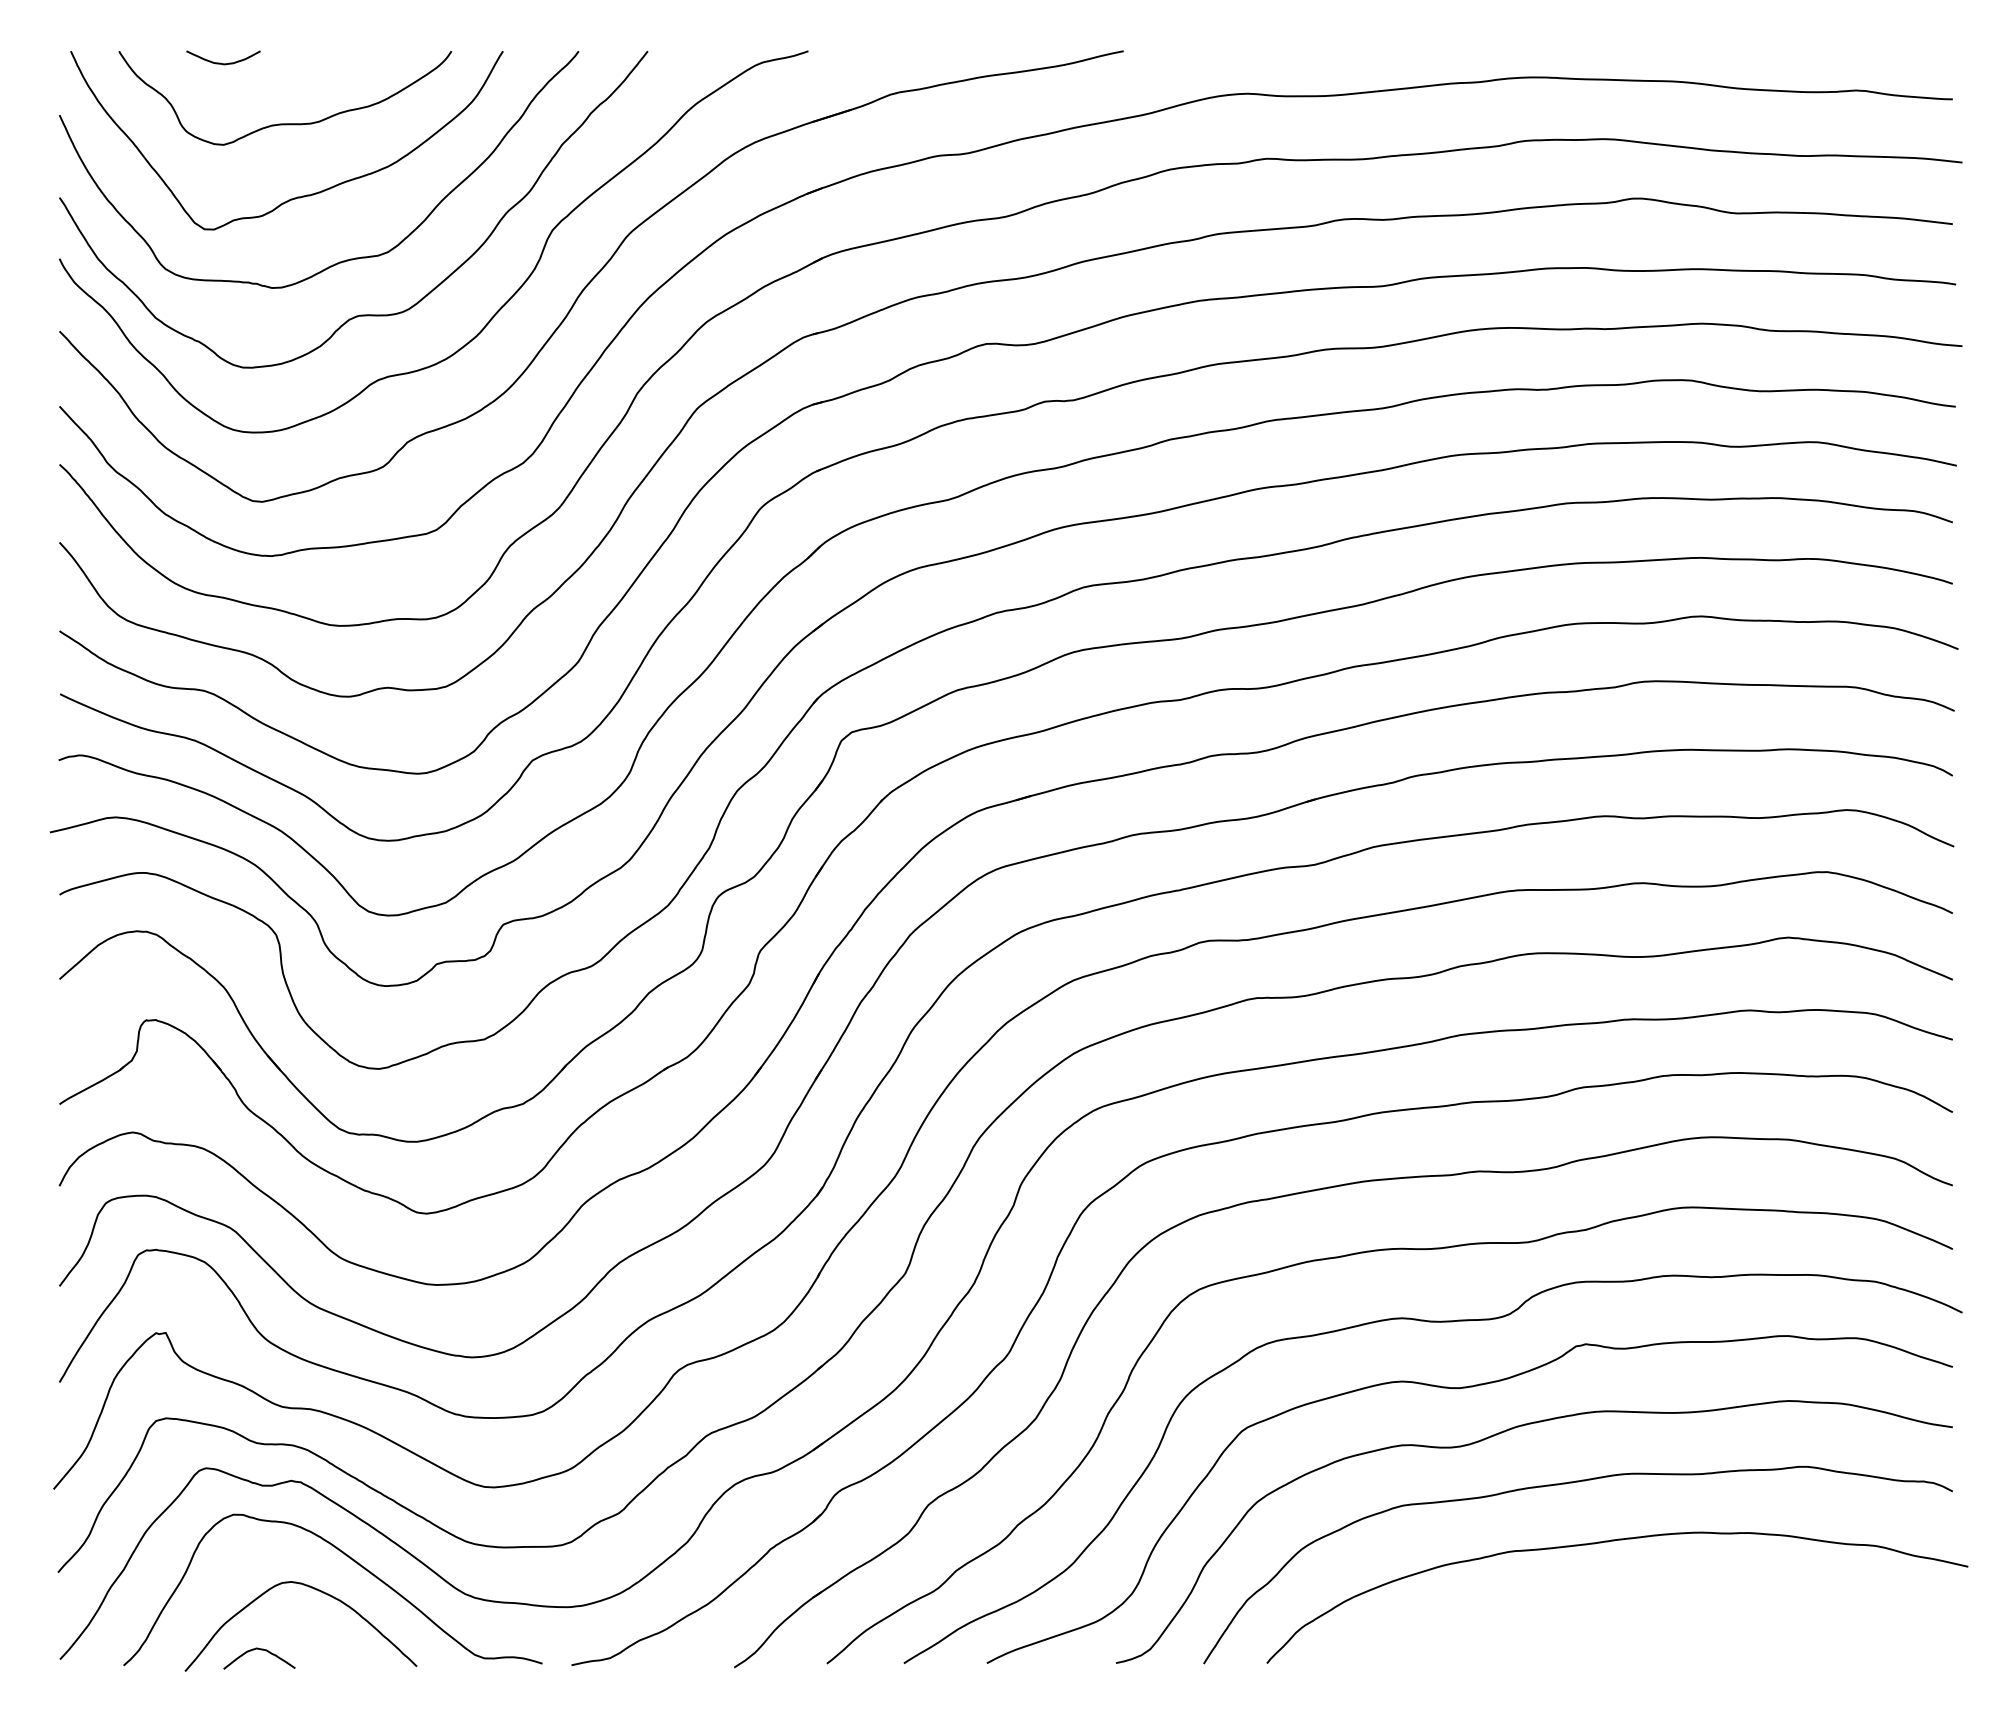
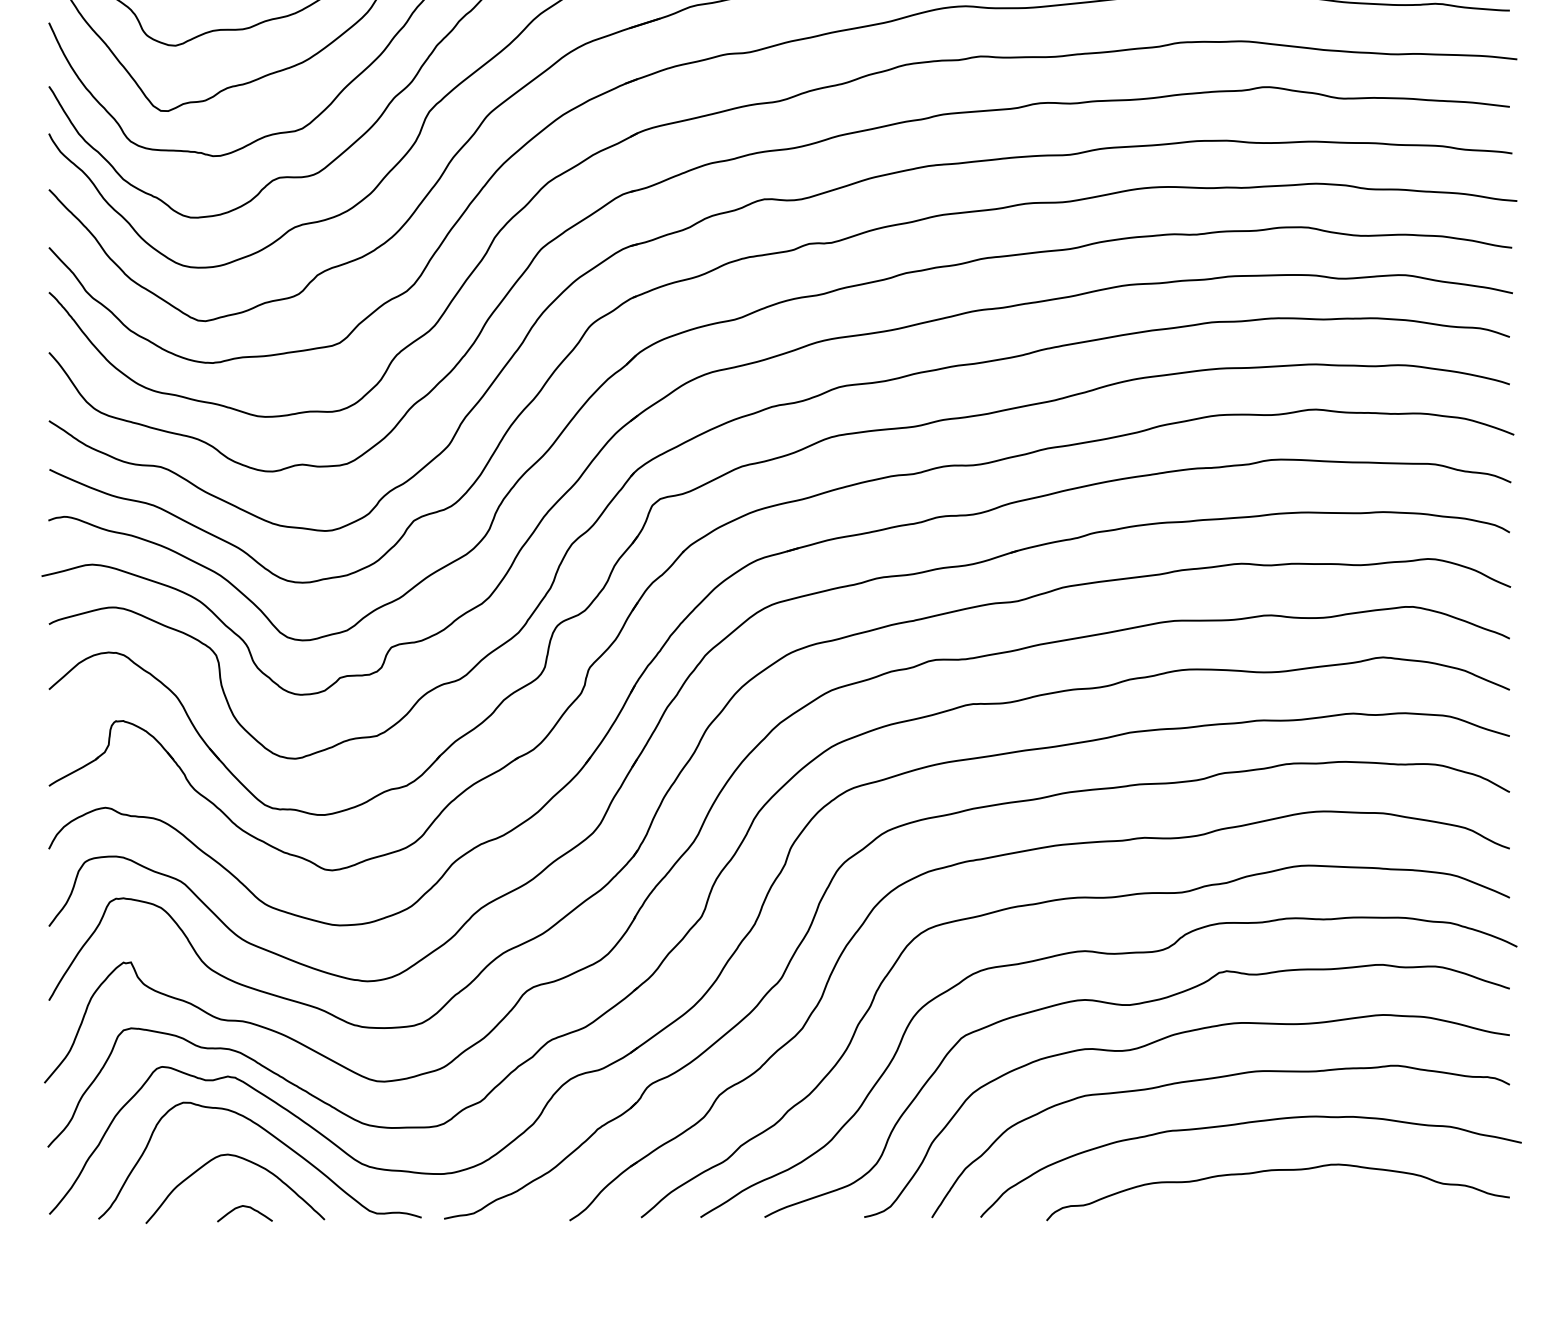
curve: (1645, 1603) -> (1272, 1171), added
curve: (260, 1650) -> (245, 1207), moved

